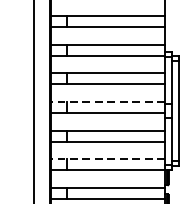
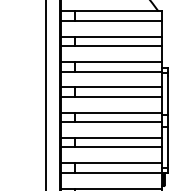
line: (107, 101) -> (110, 112), dashed -> solid
line: (107, 159) -> (110, 163), dashed -> solid

